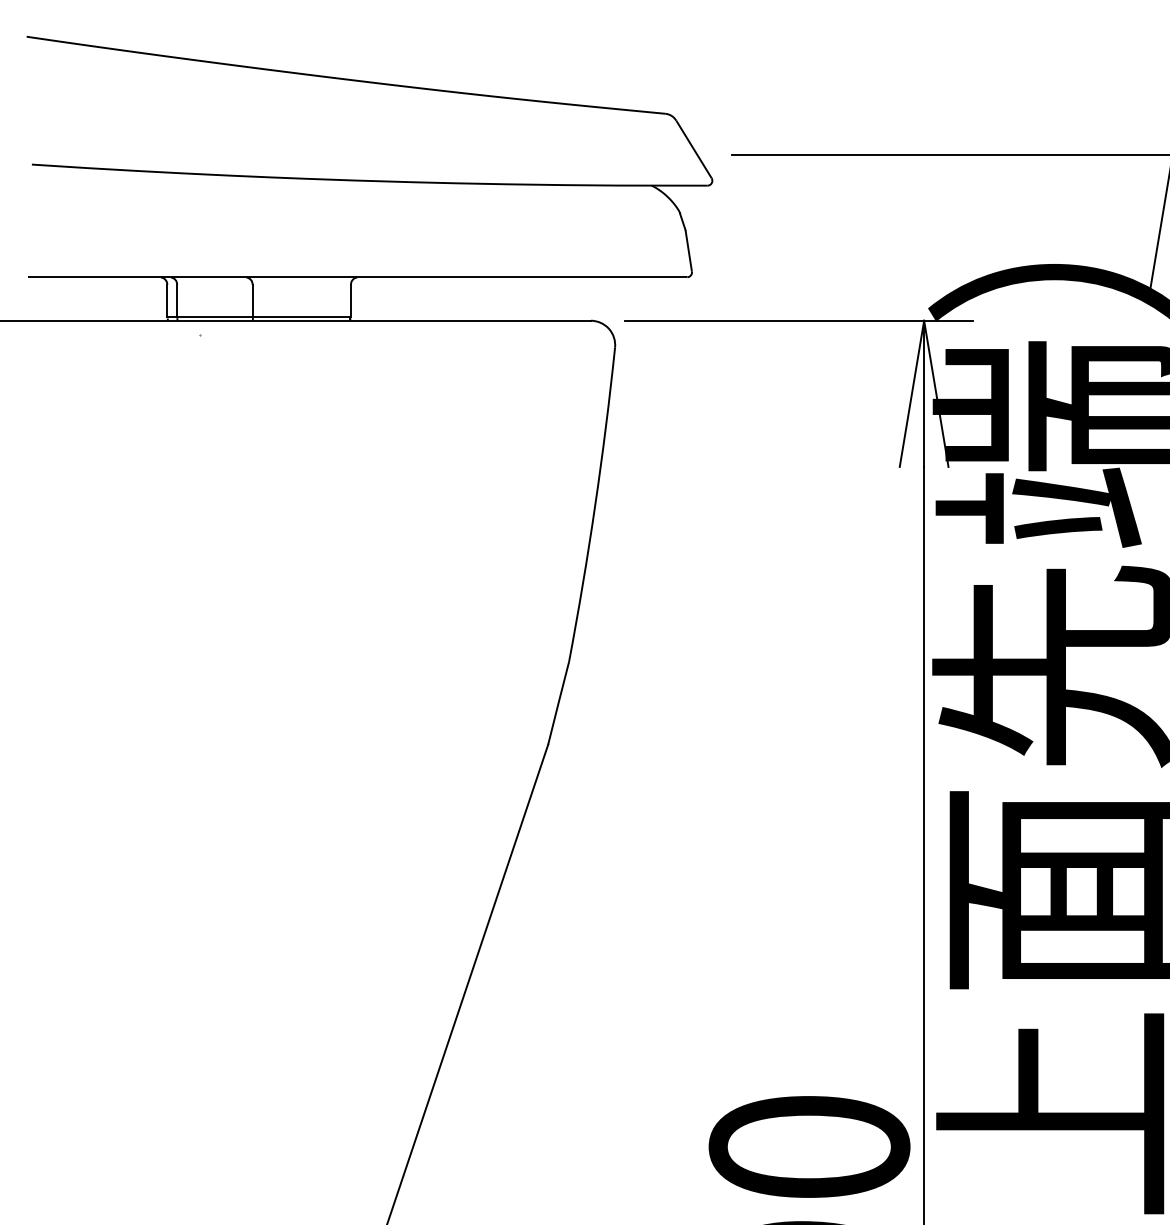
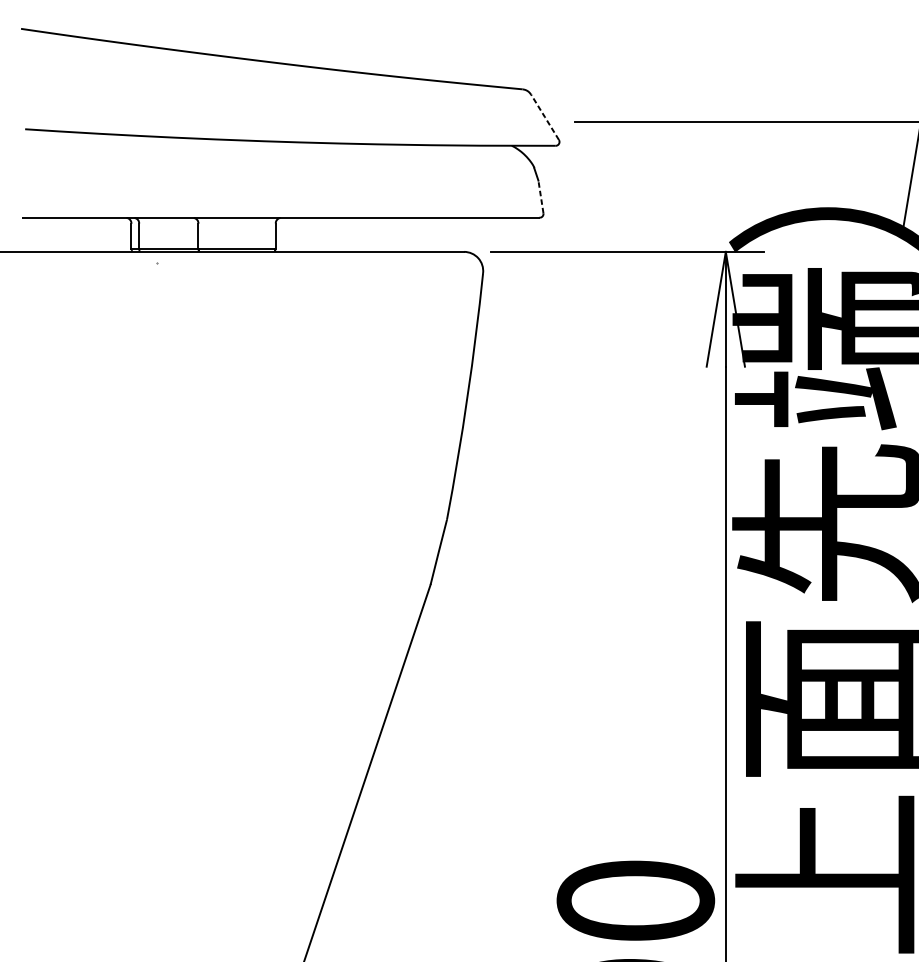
line: (693, 149) -> (544, 117), solid -> dashed
line: (688, 250) -> (540, 196), solid -> dashed

